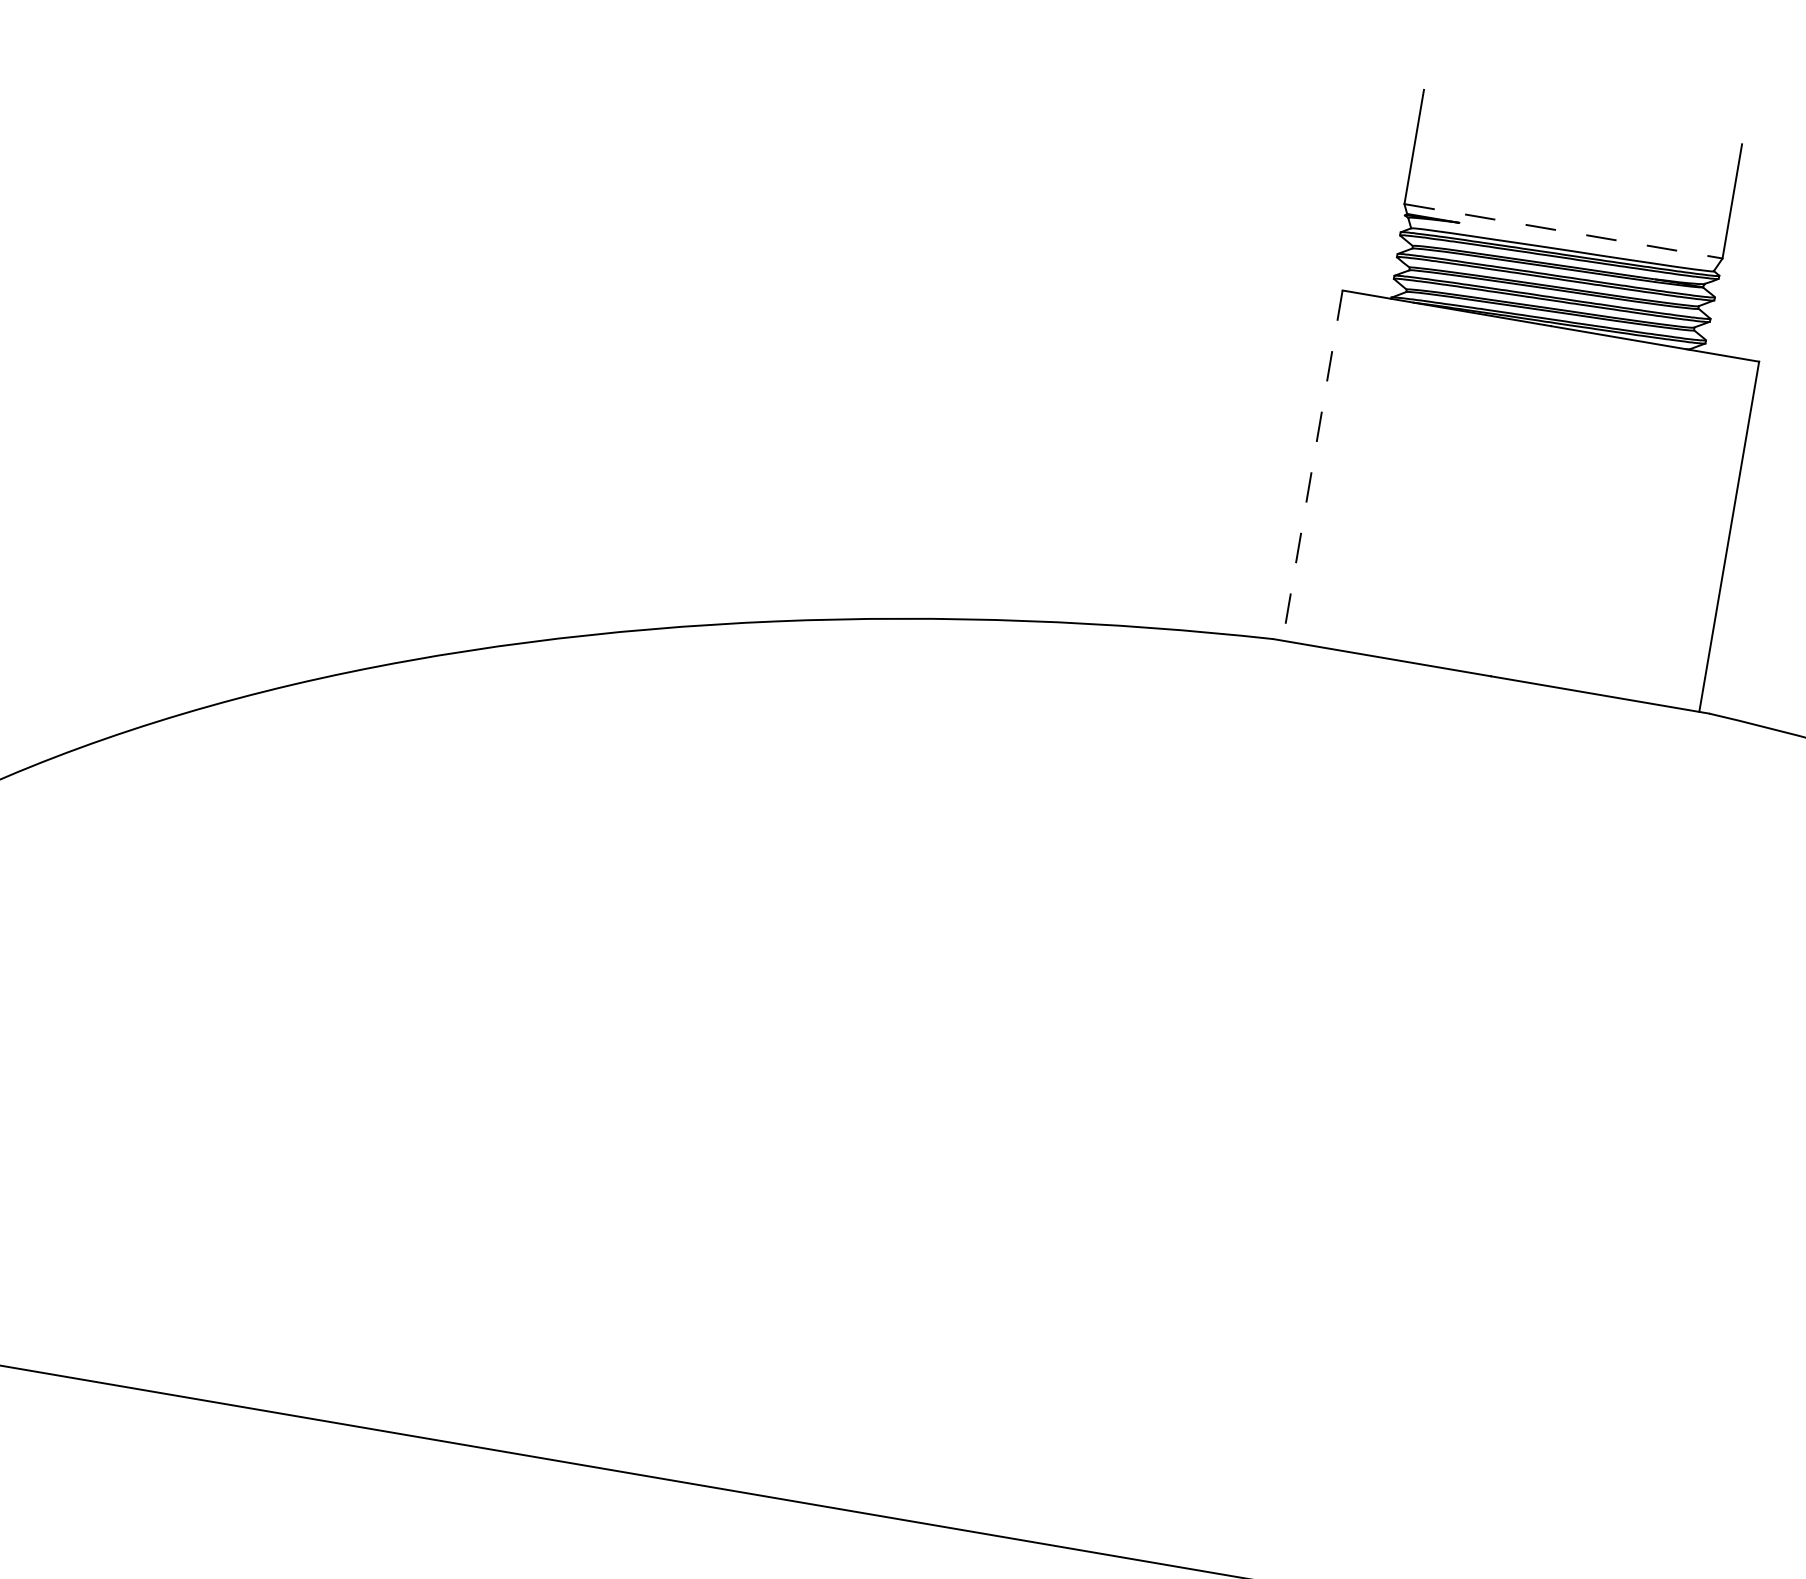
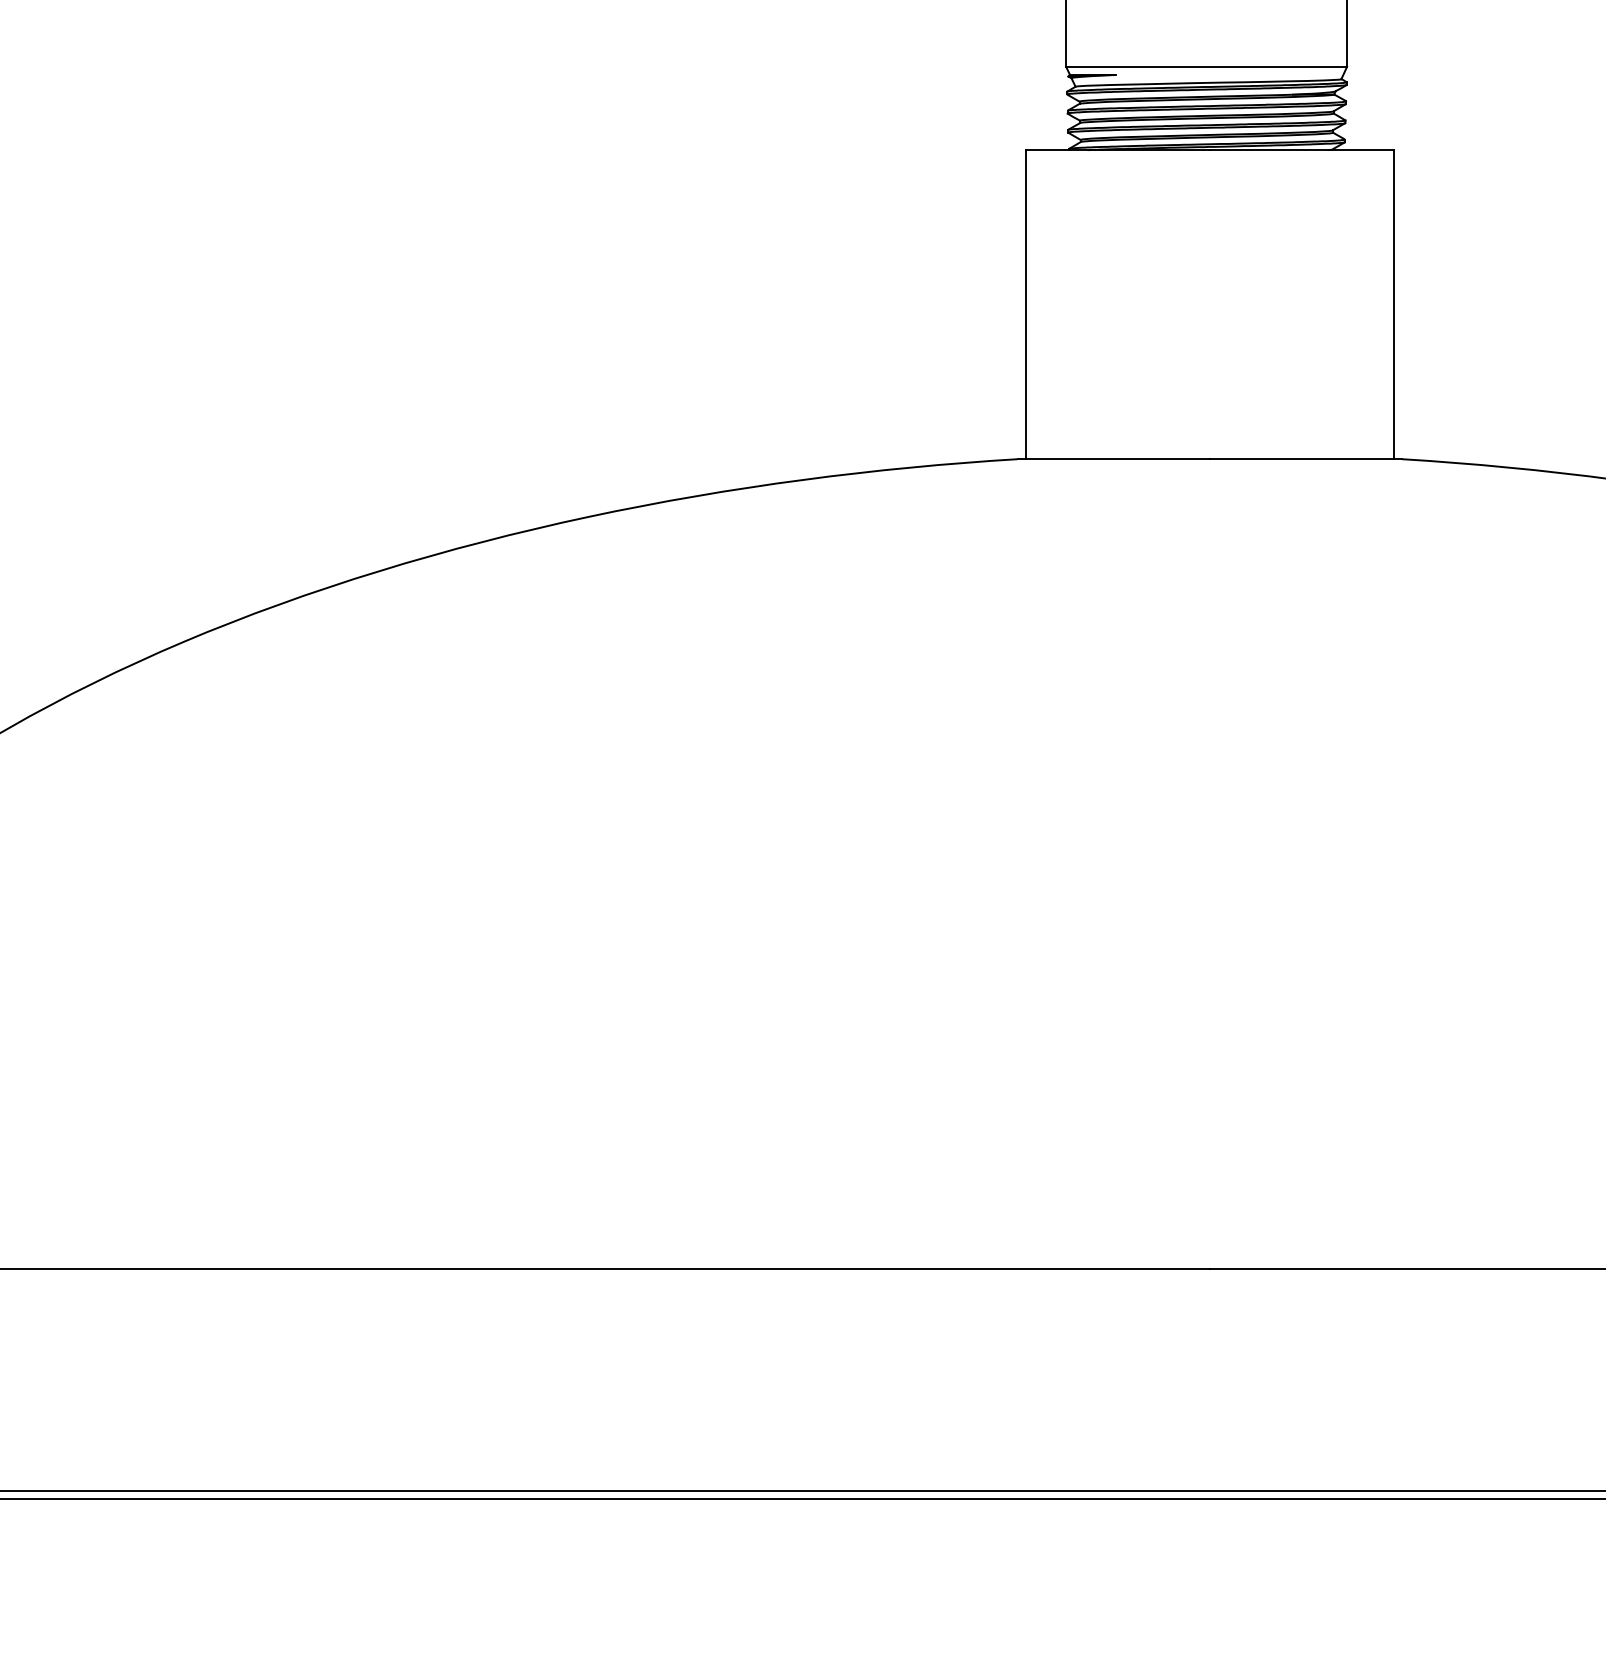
line: (1564, 230) -> (1207, 66), dashed -> solid
line: (1312, 465) -> (1025, 304), dashed -> solid

